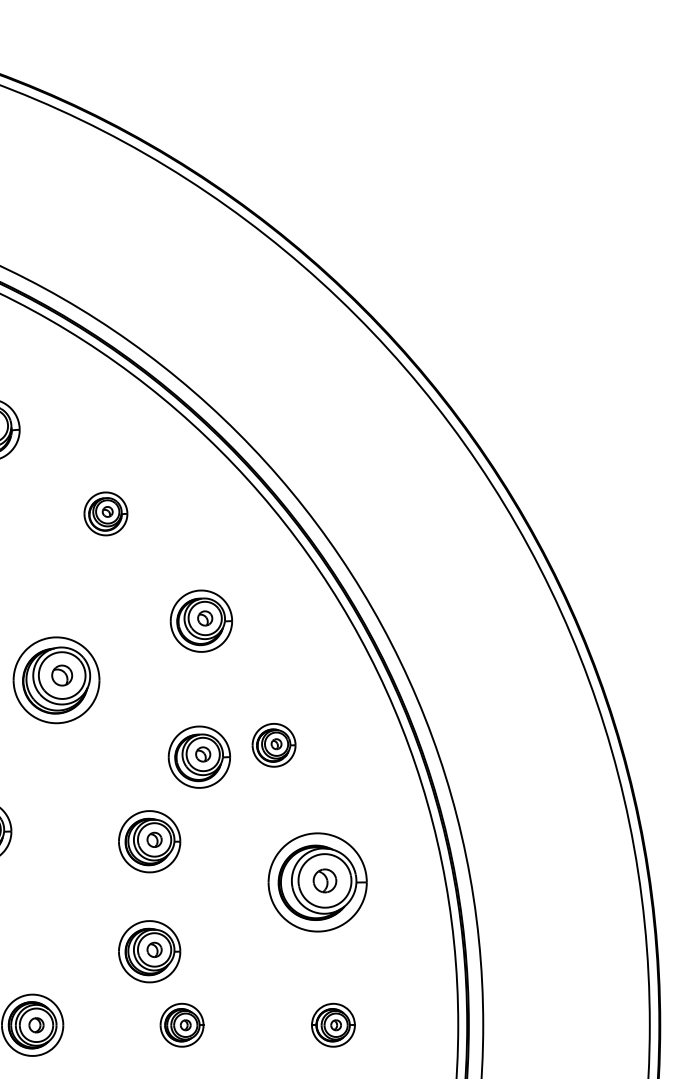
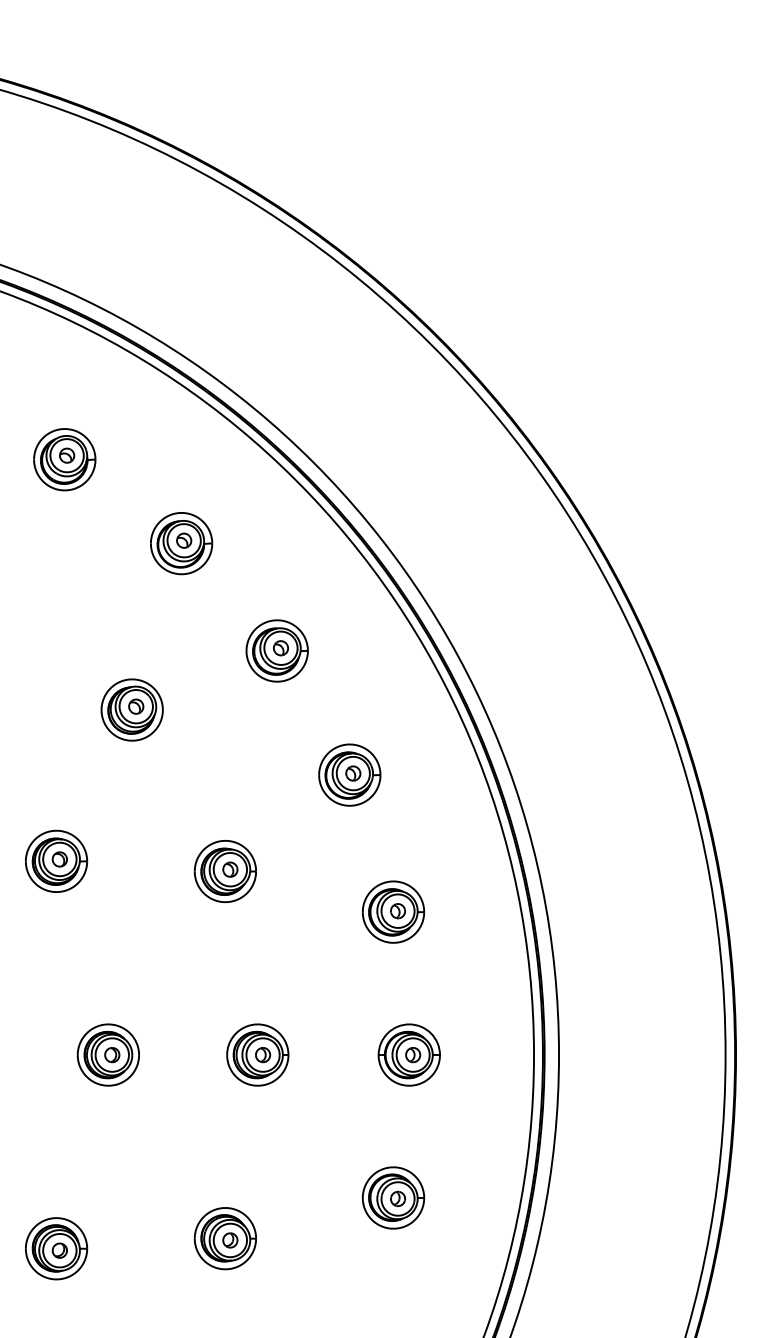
part: (105, 513) -> (181, 543), size x1.43
part: (55, 679) -> (131, 709), size x0.71
part: (273, 744) -> (349, 774), size x1.43
part: (198, 756) -> (274, 786), removed
part: (317, 881) -> (393, 911), size x0.62
part: (148, 951) -> (224, 981), removed
part: (181, 1024) -> (257, 1054), size x1.43
part: (332, 1024) -> (408, 1054), size x1.43

